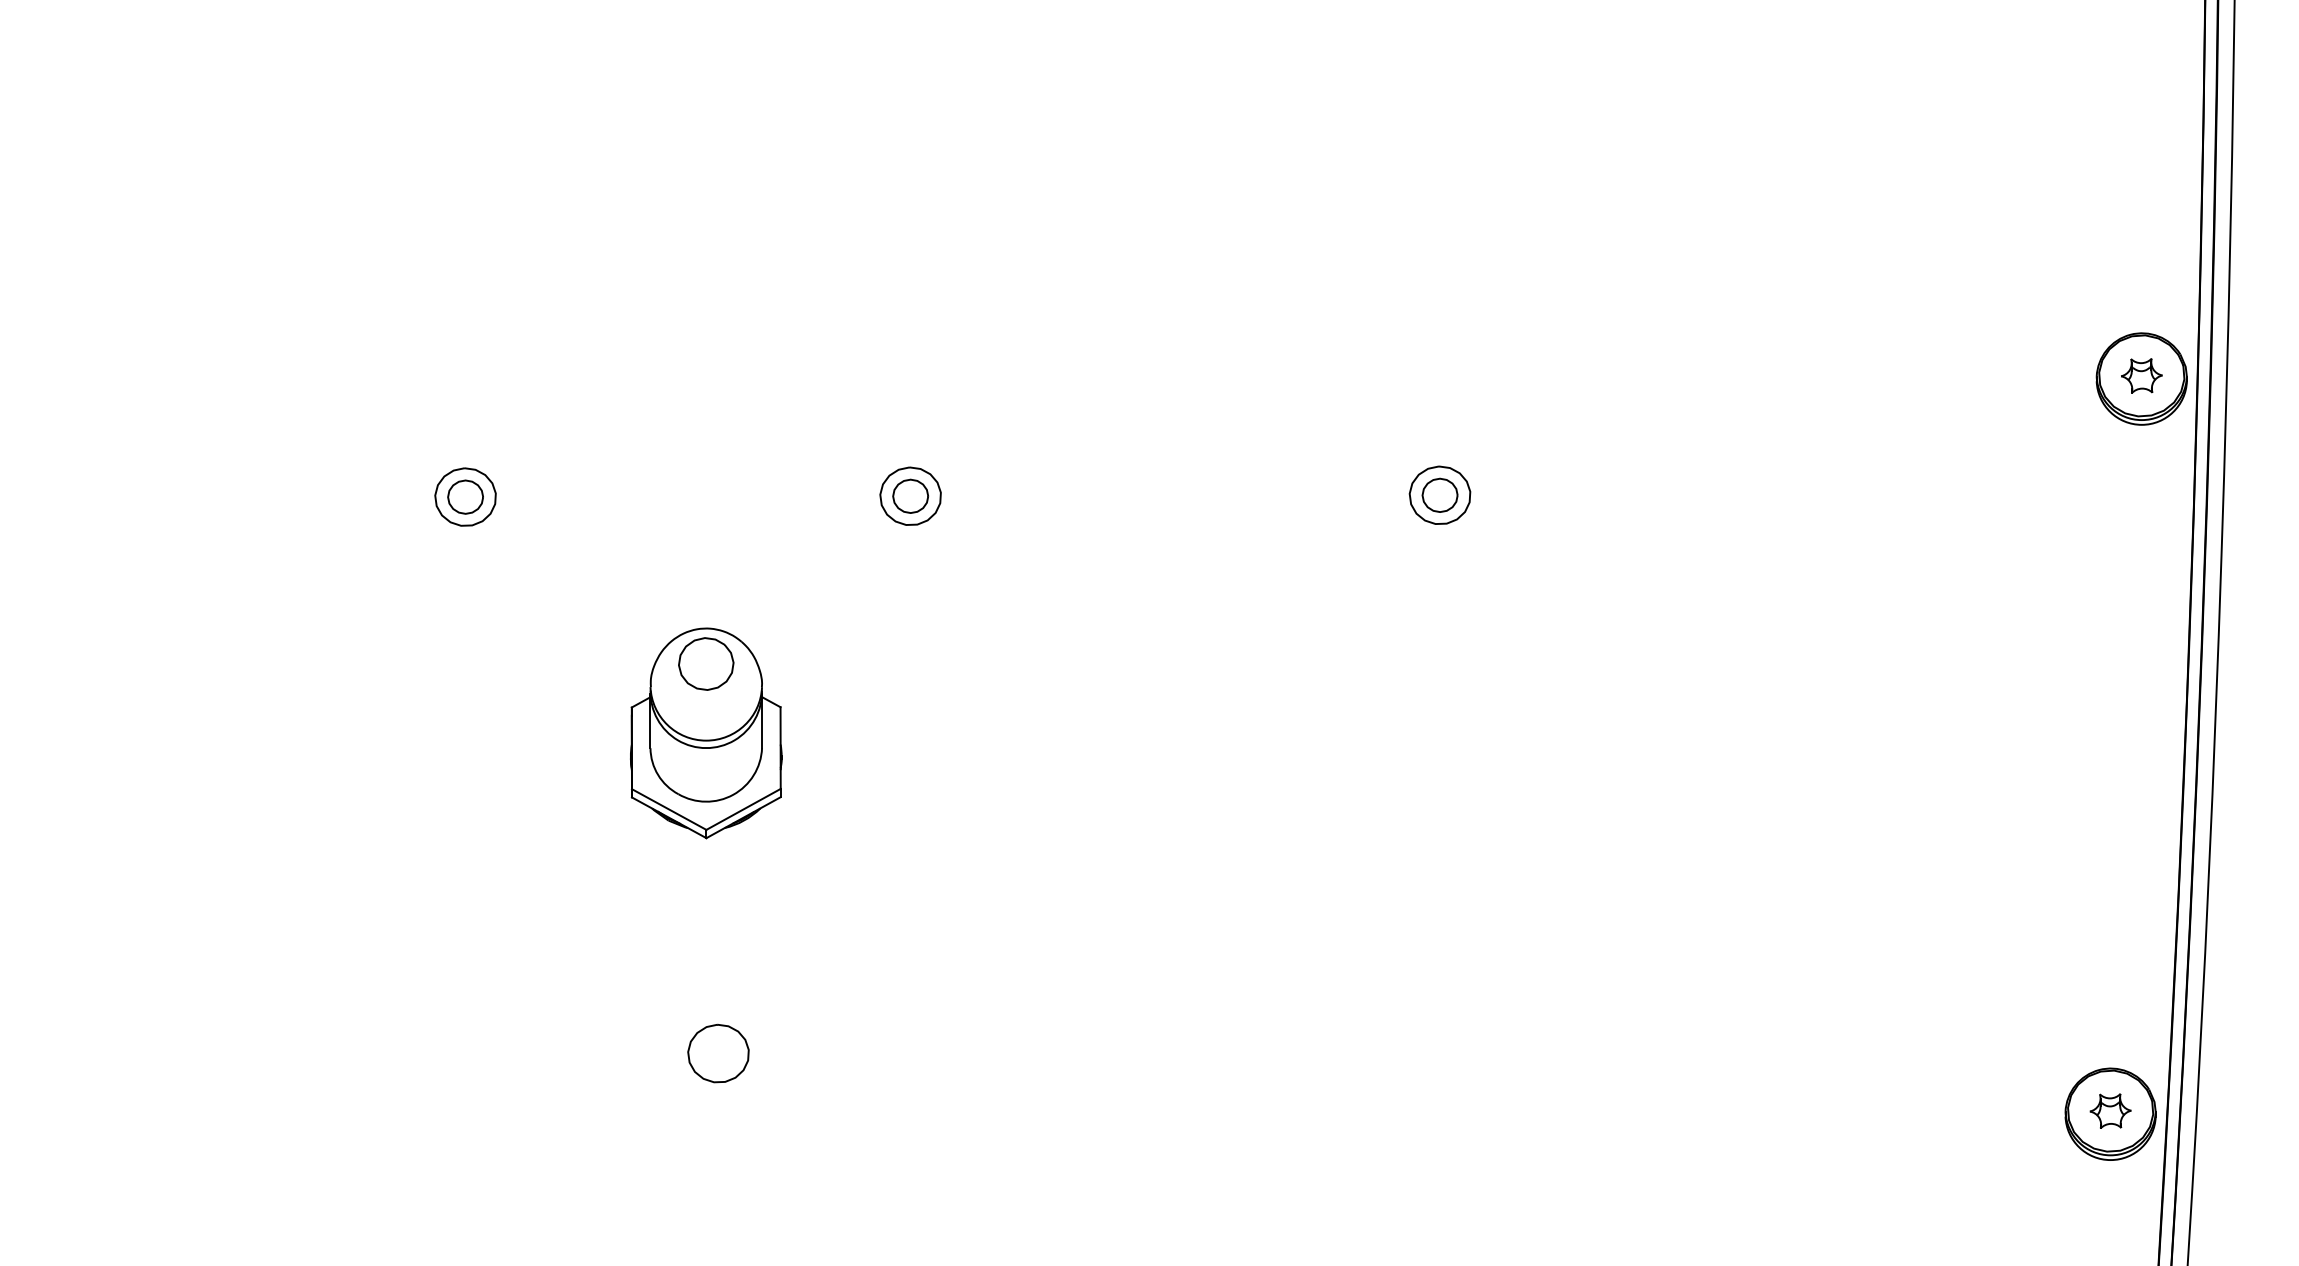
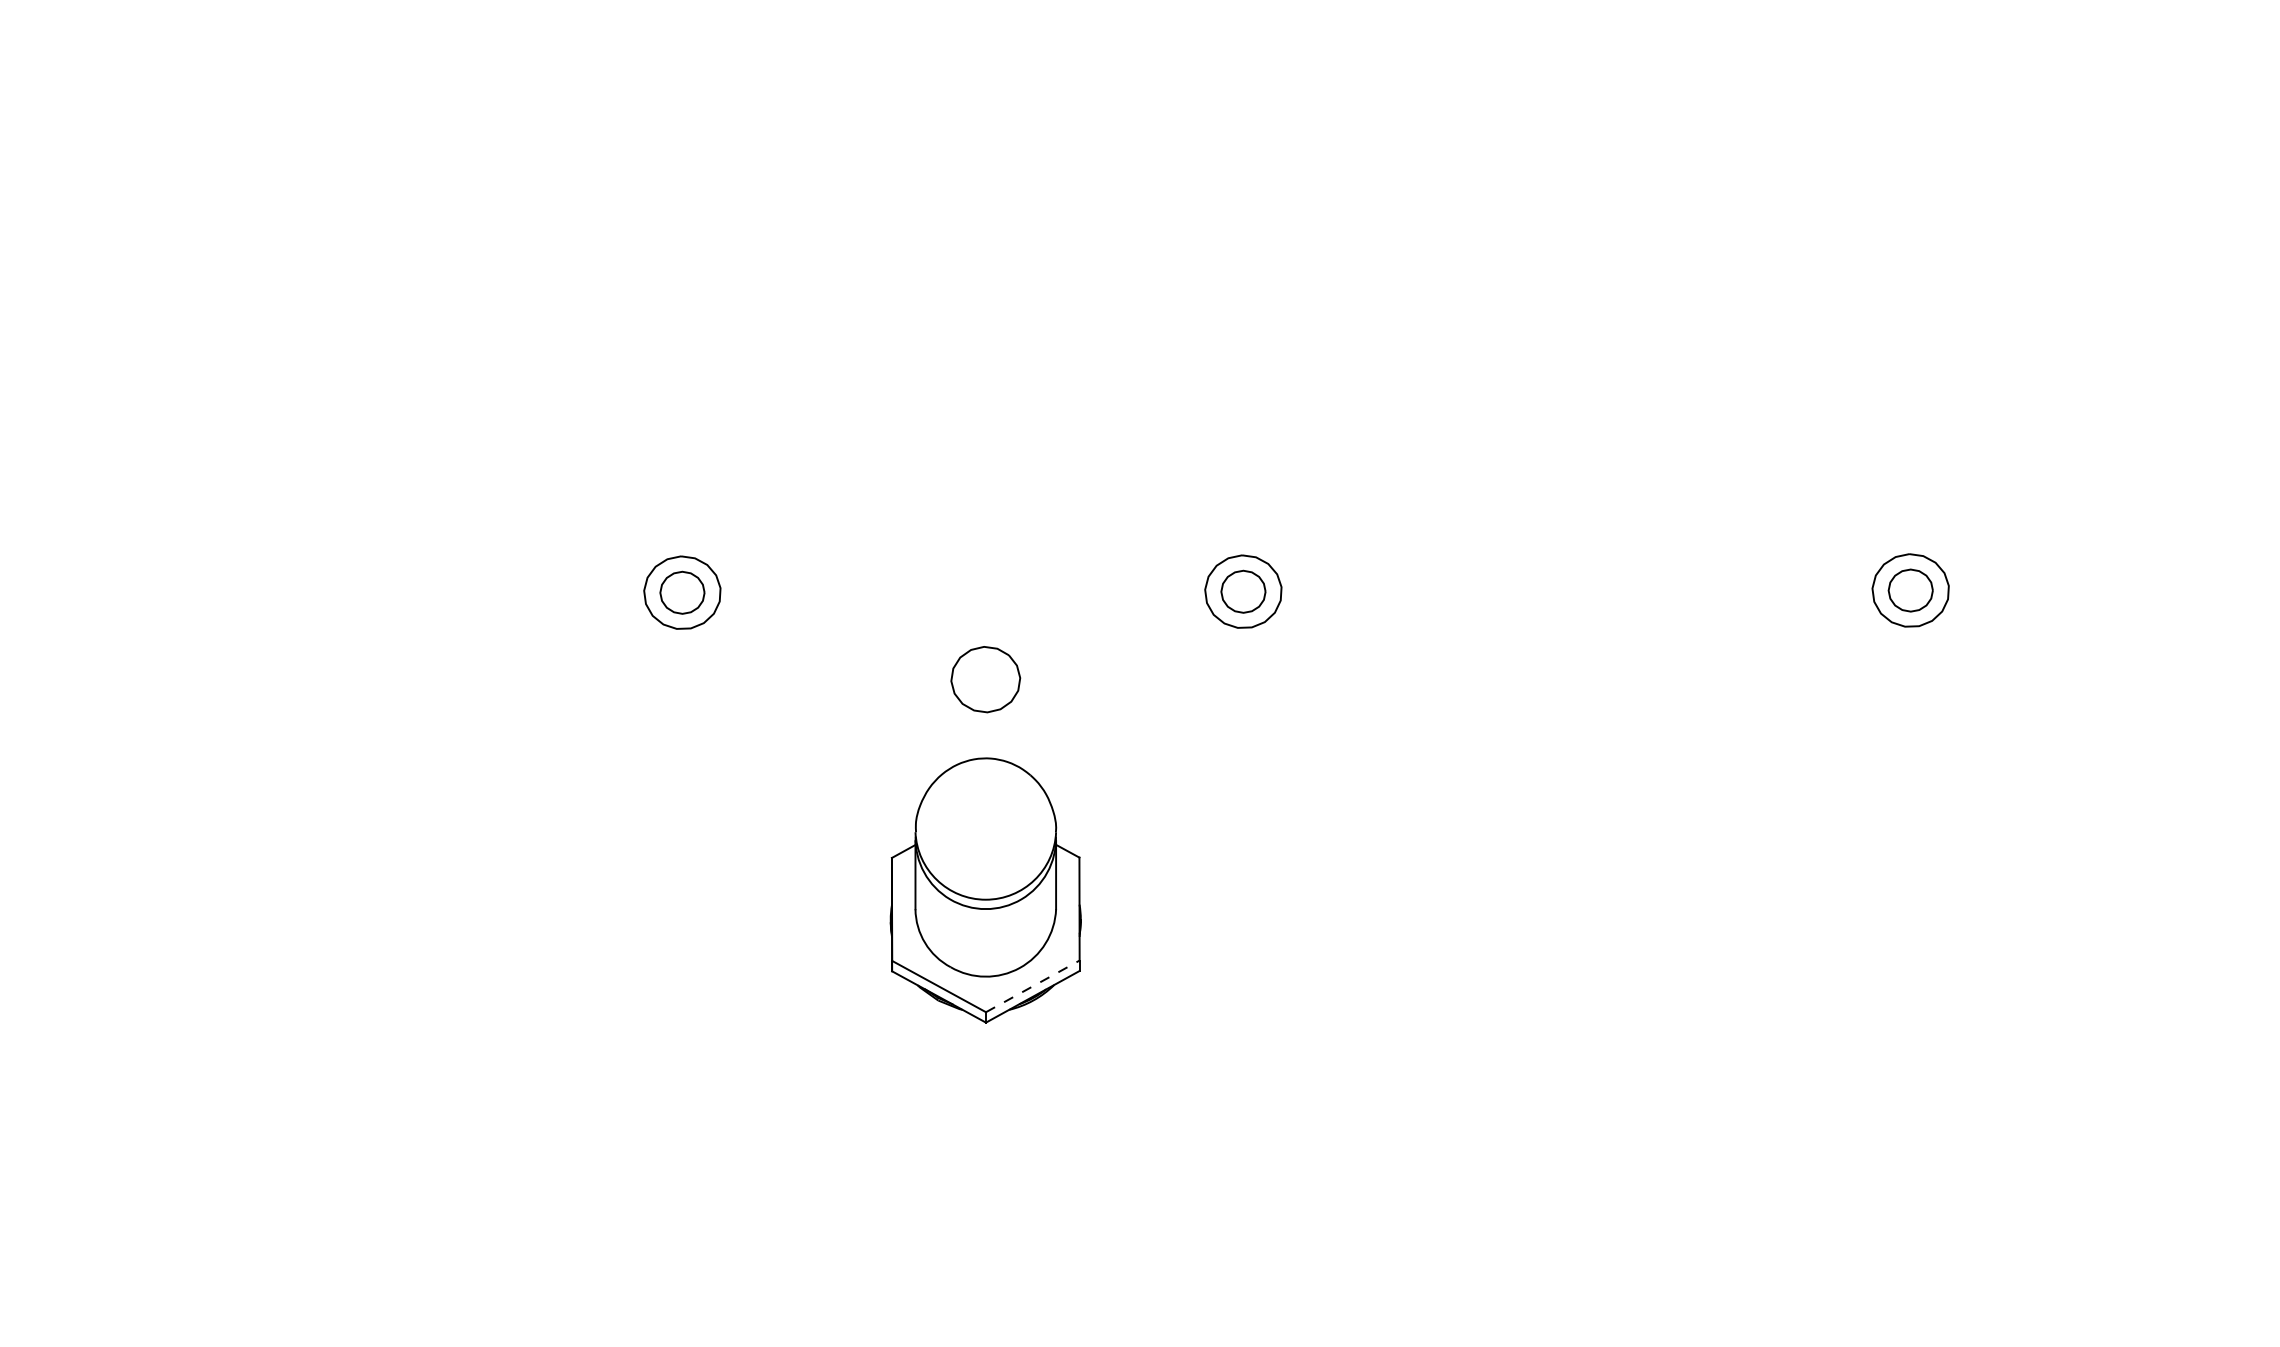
part: (706, 663) -> (986, 678), moved
line: (744, 809) -> (1033, 986), solid -> dashed
part: (718, 1053) -> (1001, 1294), removed

